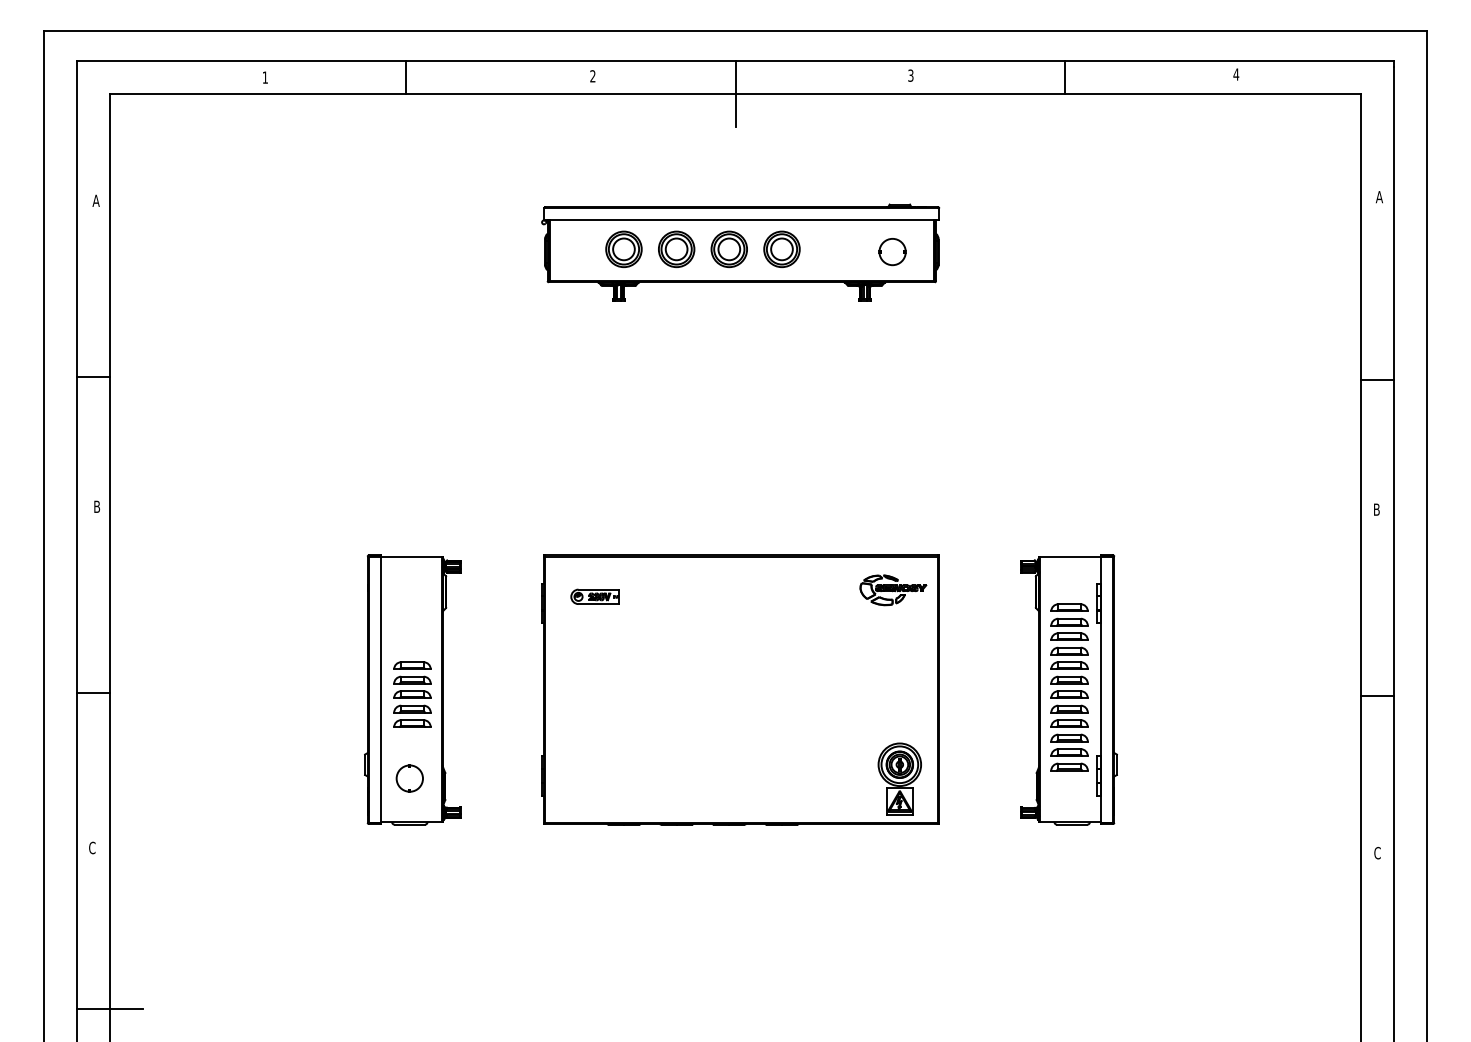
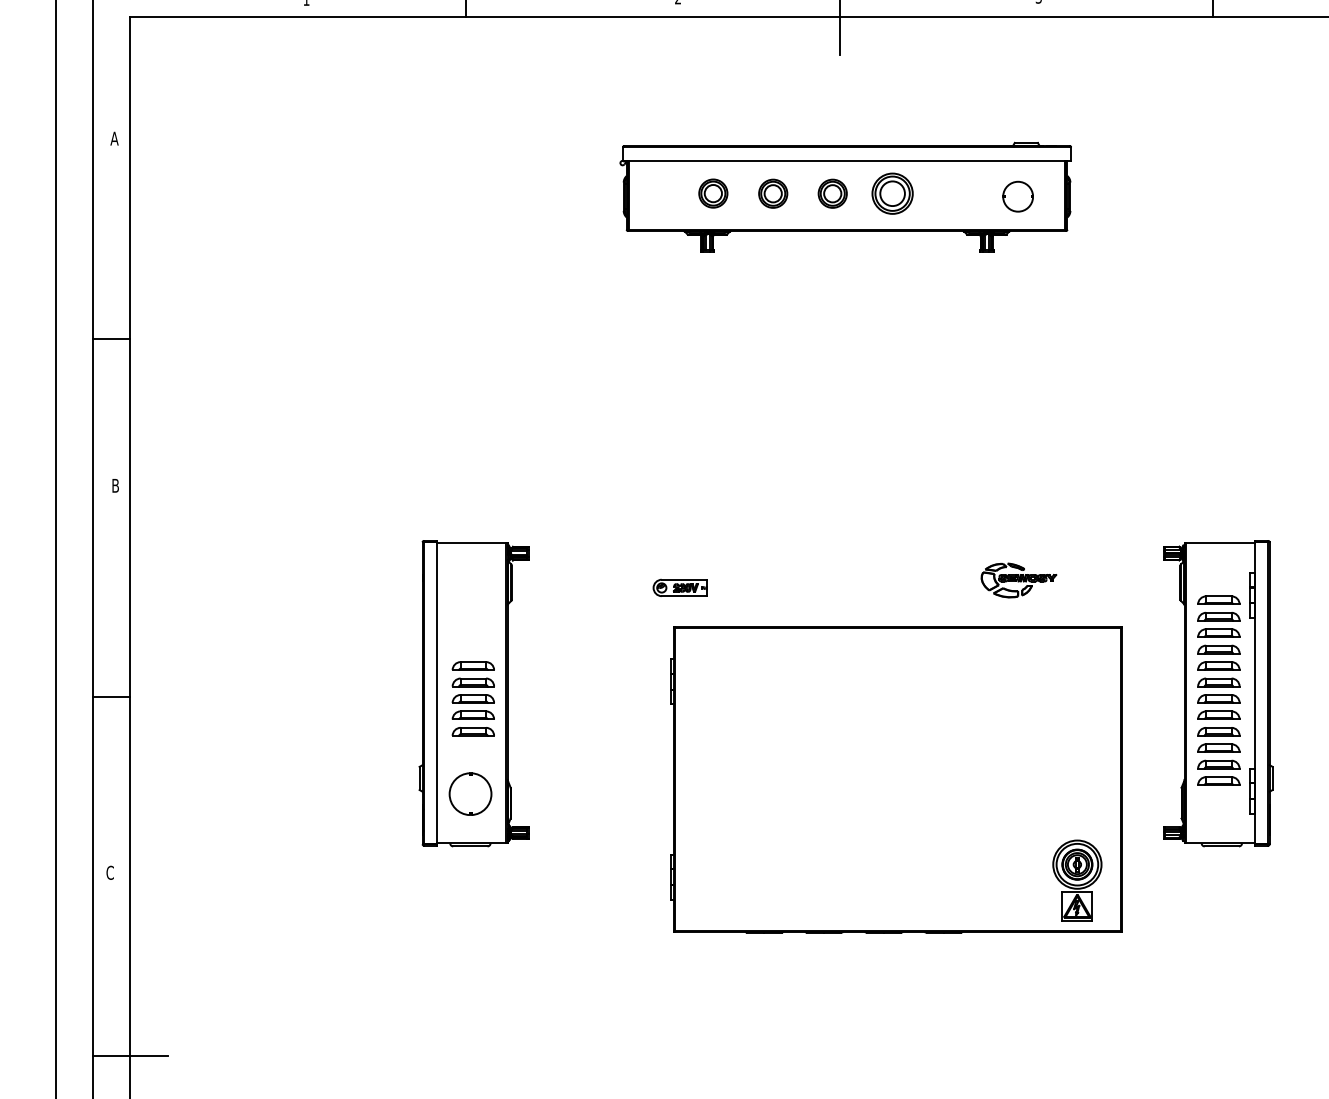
part: (623, 248) -> (712, 192), size x0.7
part: (676, 249) -> (772, 193), size x0.7
part: (728, 249) -> (831, 193), size x0.7
part: (740, 689) -> (896, 779), moved
part: (409, 778) -> (470, 794), size x1.4

